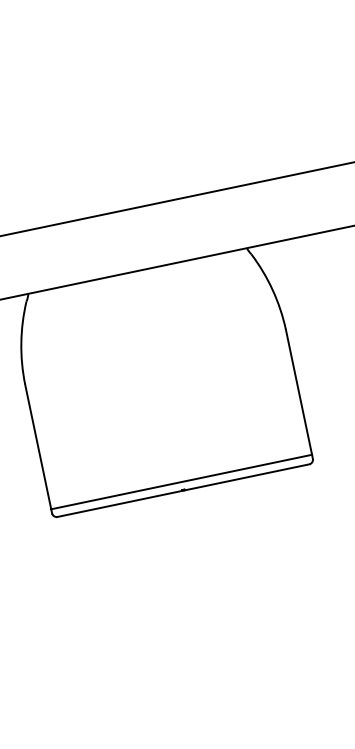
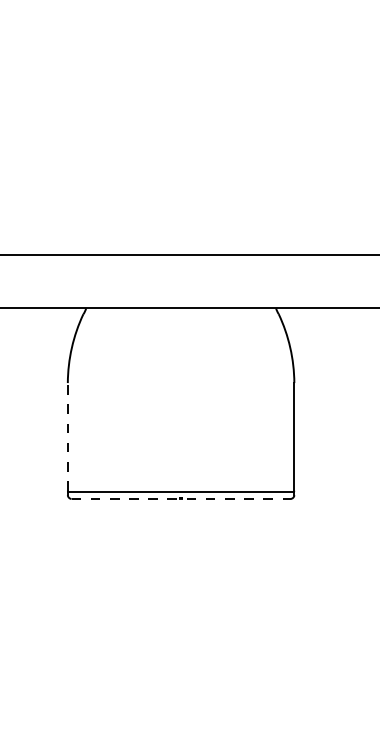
line: (37, 446) -> (67, 436), solid -> dashed
line: (184, 491) -> (181, 499), solid -> dashed

